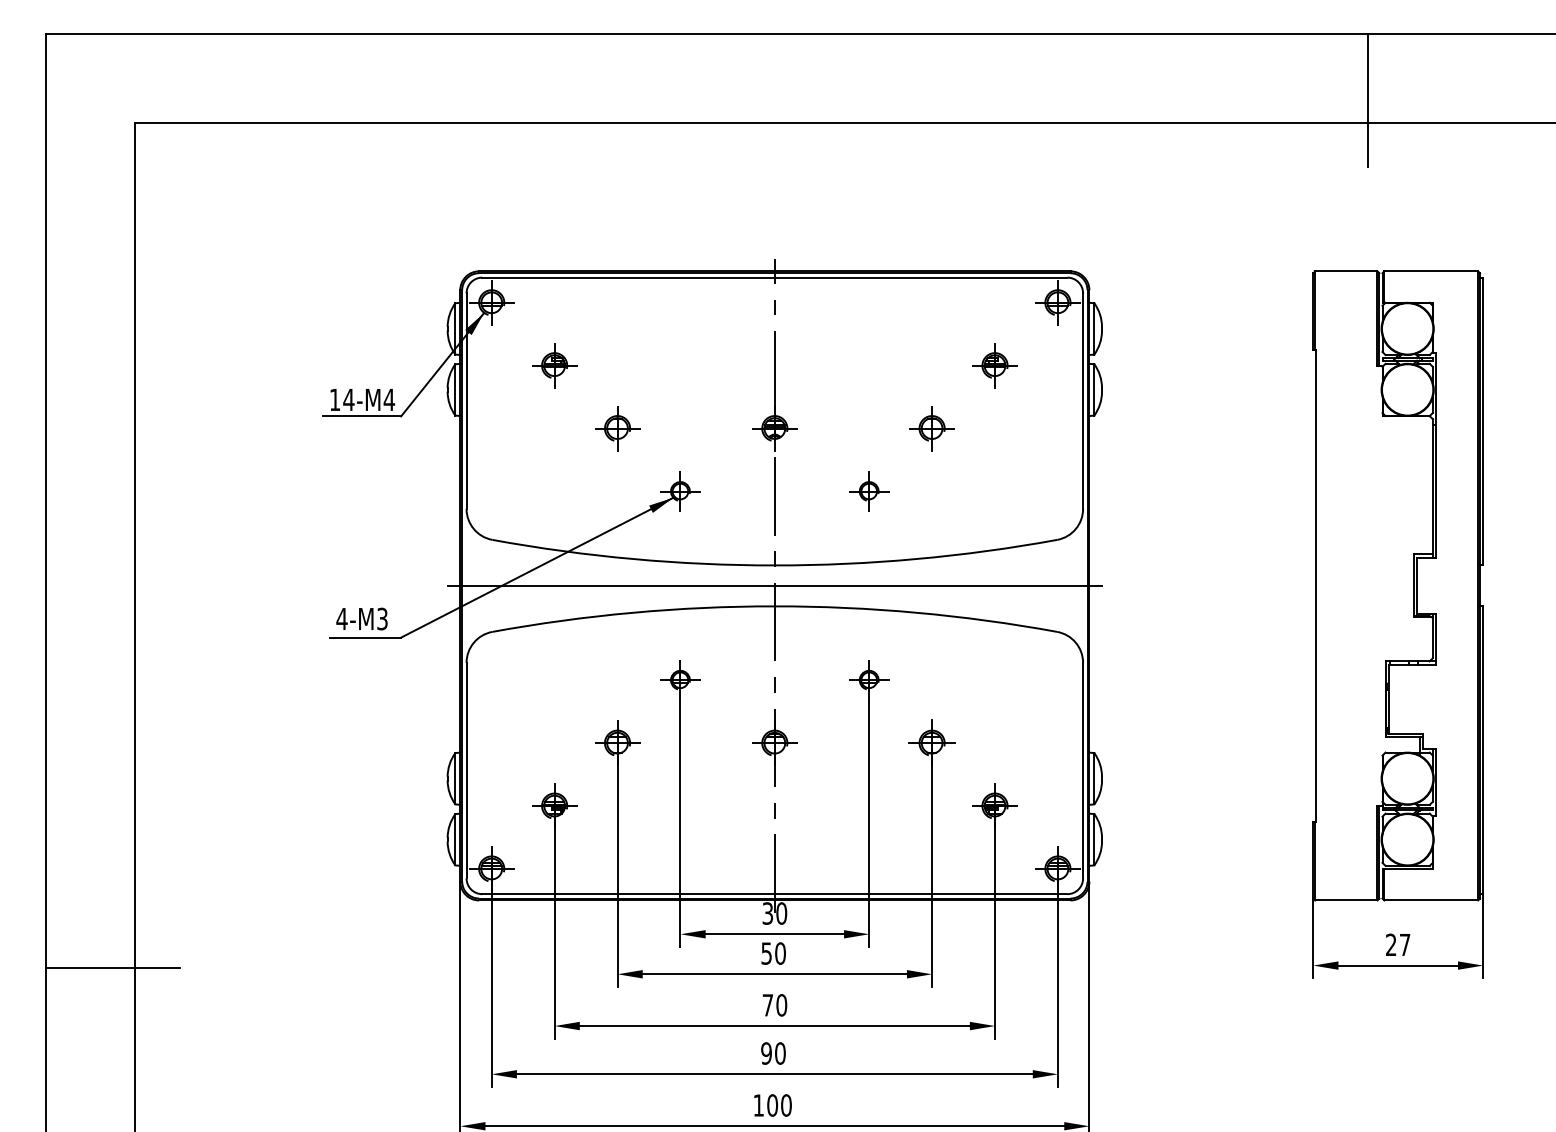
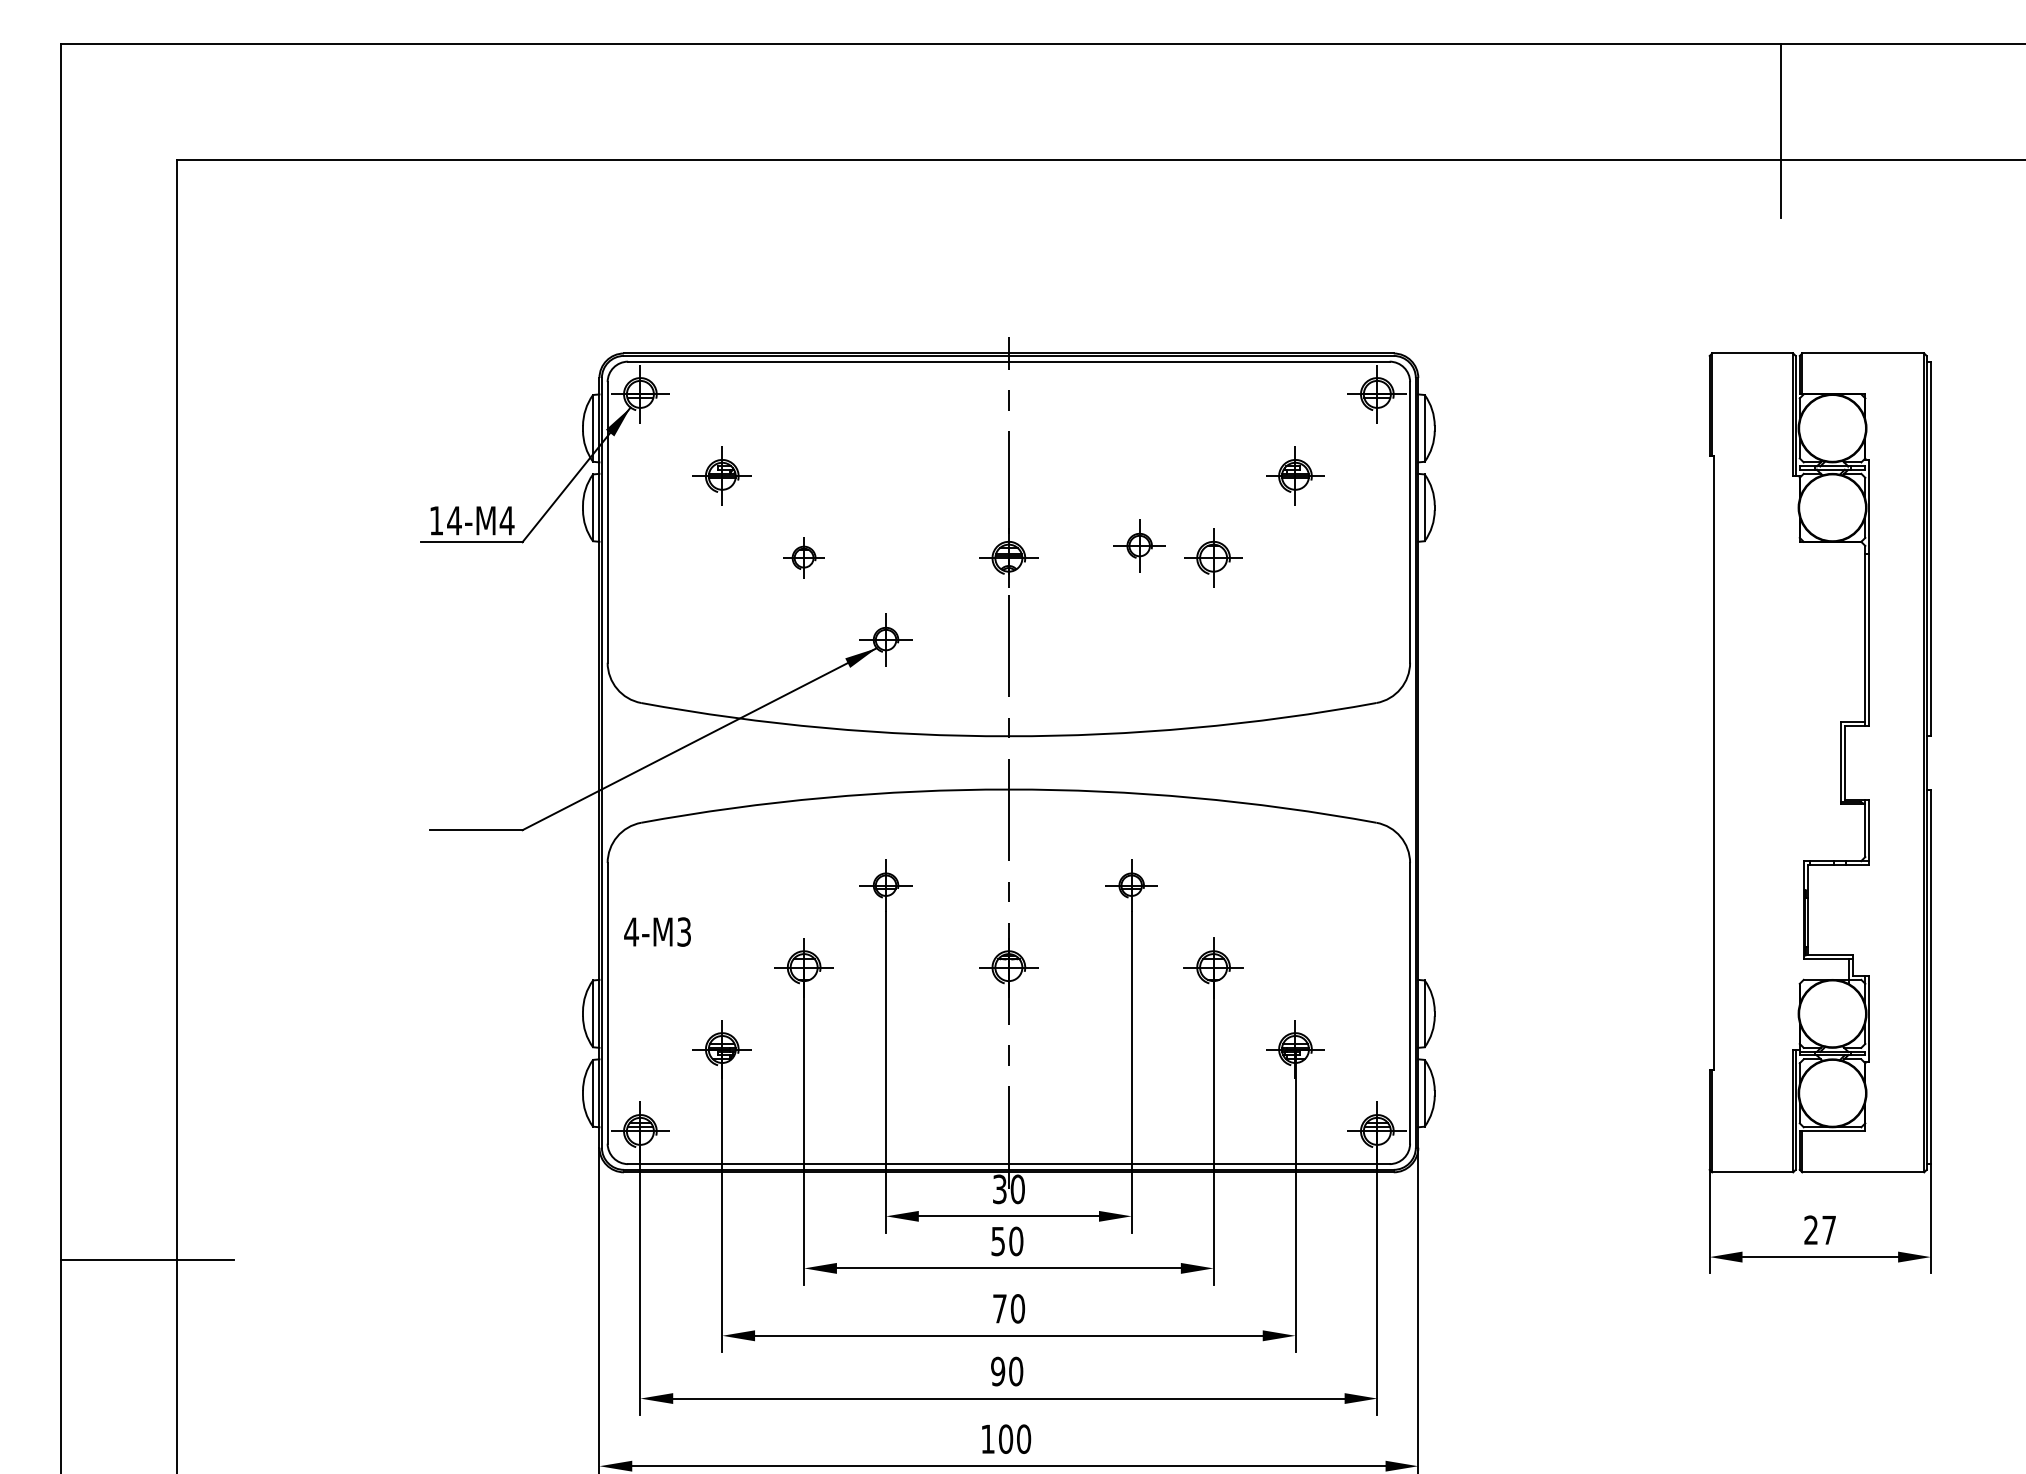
part: (617, 428) -> (803, 557), size x0.7
part: (869, 491) -> (1139, 545), moved
line: (774, 585) -> (1008, 762), removed
text: (361, 618) -> (657, 931), moved

